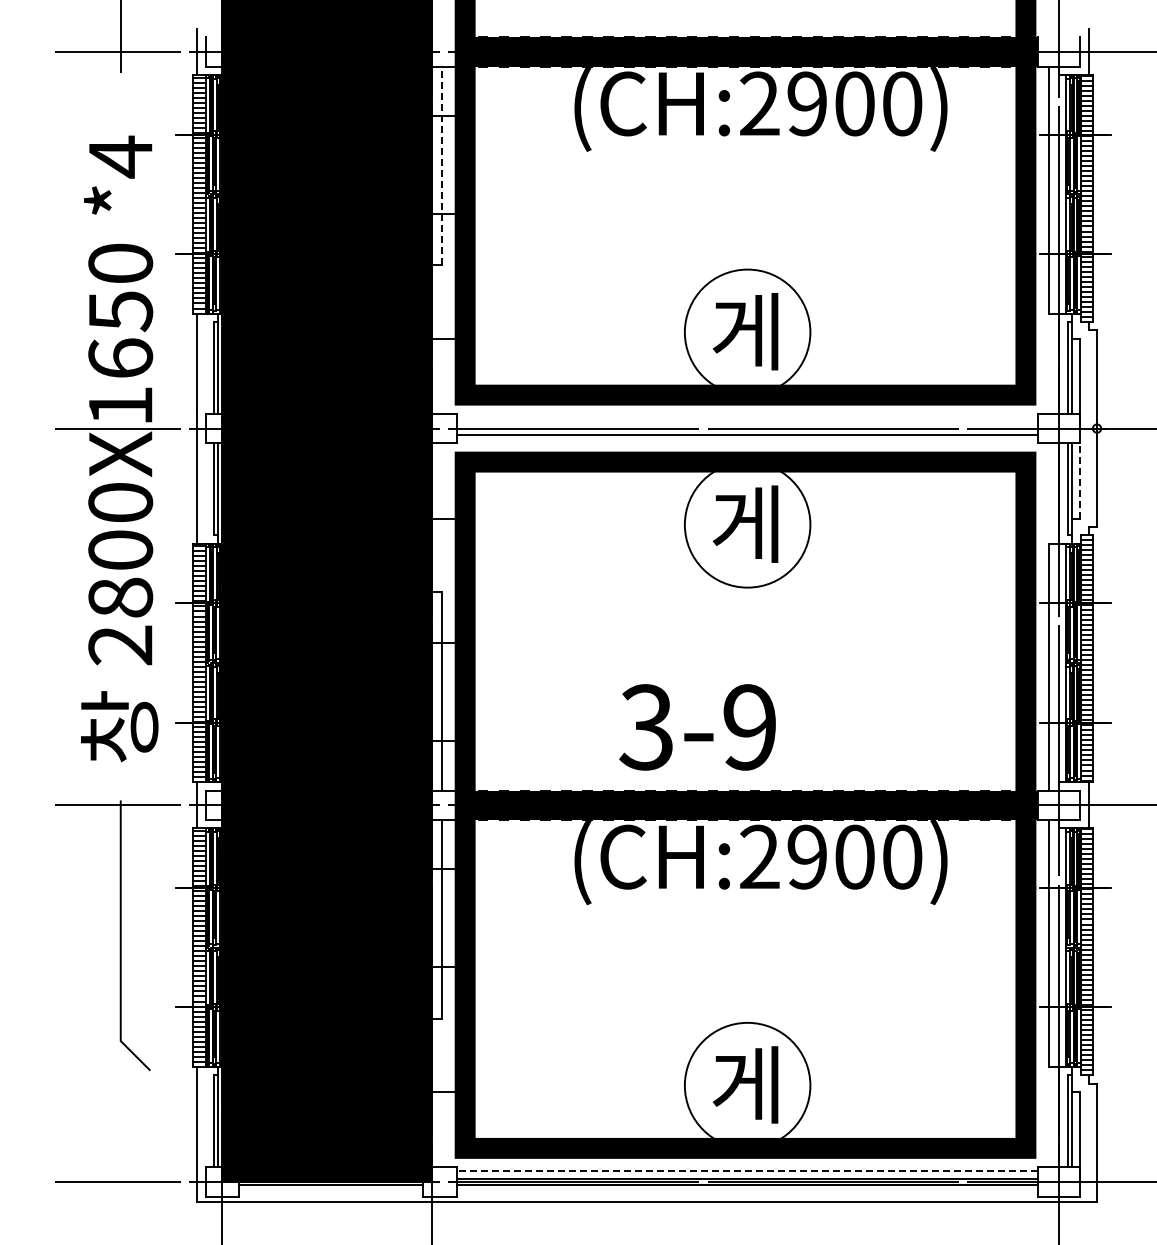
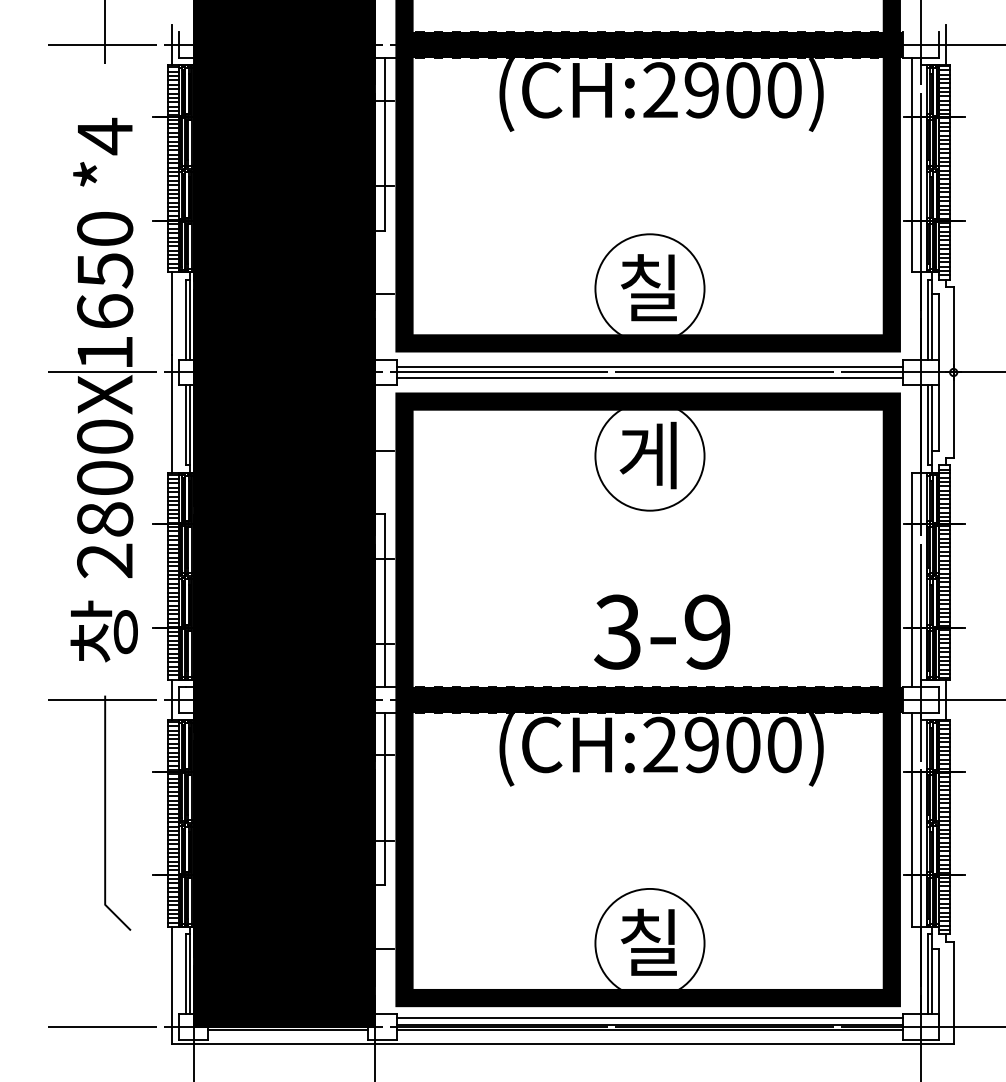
line: (442, 165) -> (384, 143), dashed -> solid
text: (745, 331) -> (648, 288), 게 -> 칠
line: (747, 422) -> (649, 367), added
line: (1080, 480) -> (939, 417), dashed -> solid
text: (697, 727) -> (662, 632), moved
text: (745, 1084) -> (648, 942), 게 -> 칠
line: (747, 1171) -> (649, 1018), dashed -> solid

